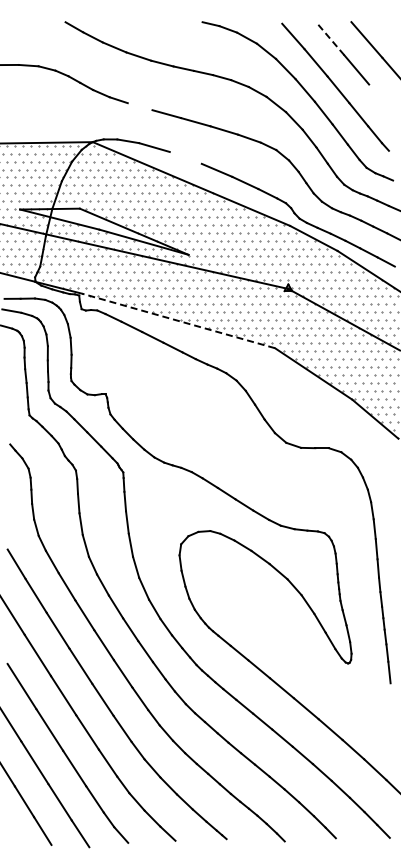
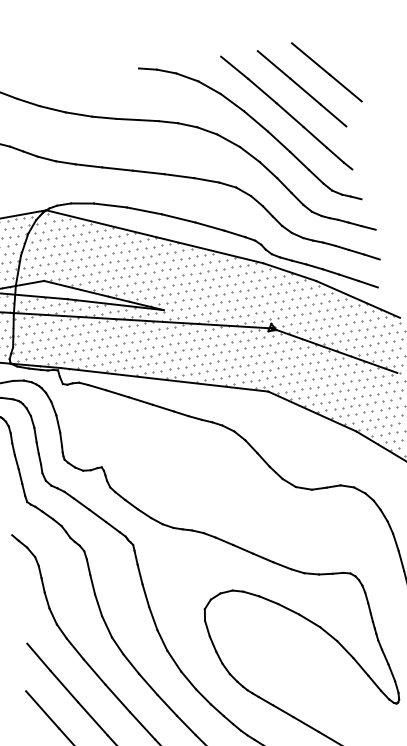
line: (330, 39) -> (273, 64), dashed -> solid
line: (379, 96) -> (333, 115), added
line: (139, 106) -> (88, 165), added
line: (185, 157) -> (144, 210), added
line: (178, 320) -> (164, 379), dashed -> solid

